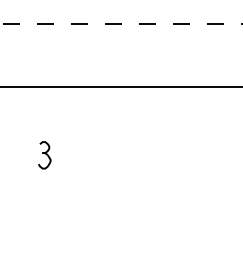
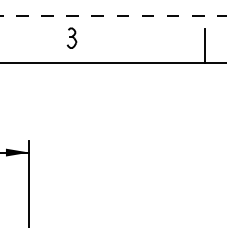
line: (224, 63) -> (204, 45), added
part: (44, 154) -> (71, 37), moved

